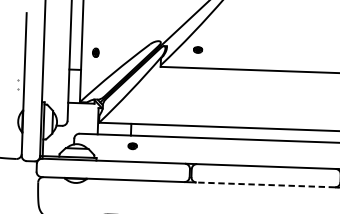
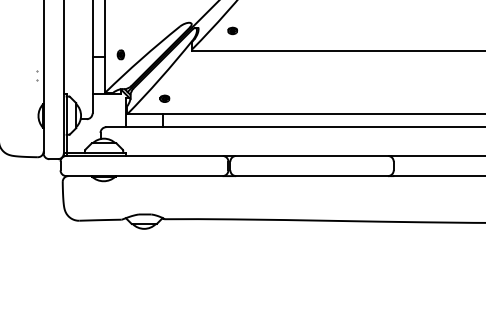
part: (95, 52) -> (120, 54), moved
part: (132, 145) -> (164, 98), moved
line: (266, 185) -> (312, 176), dashed -> solid

